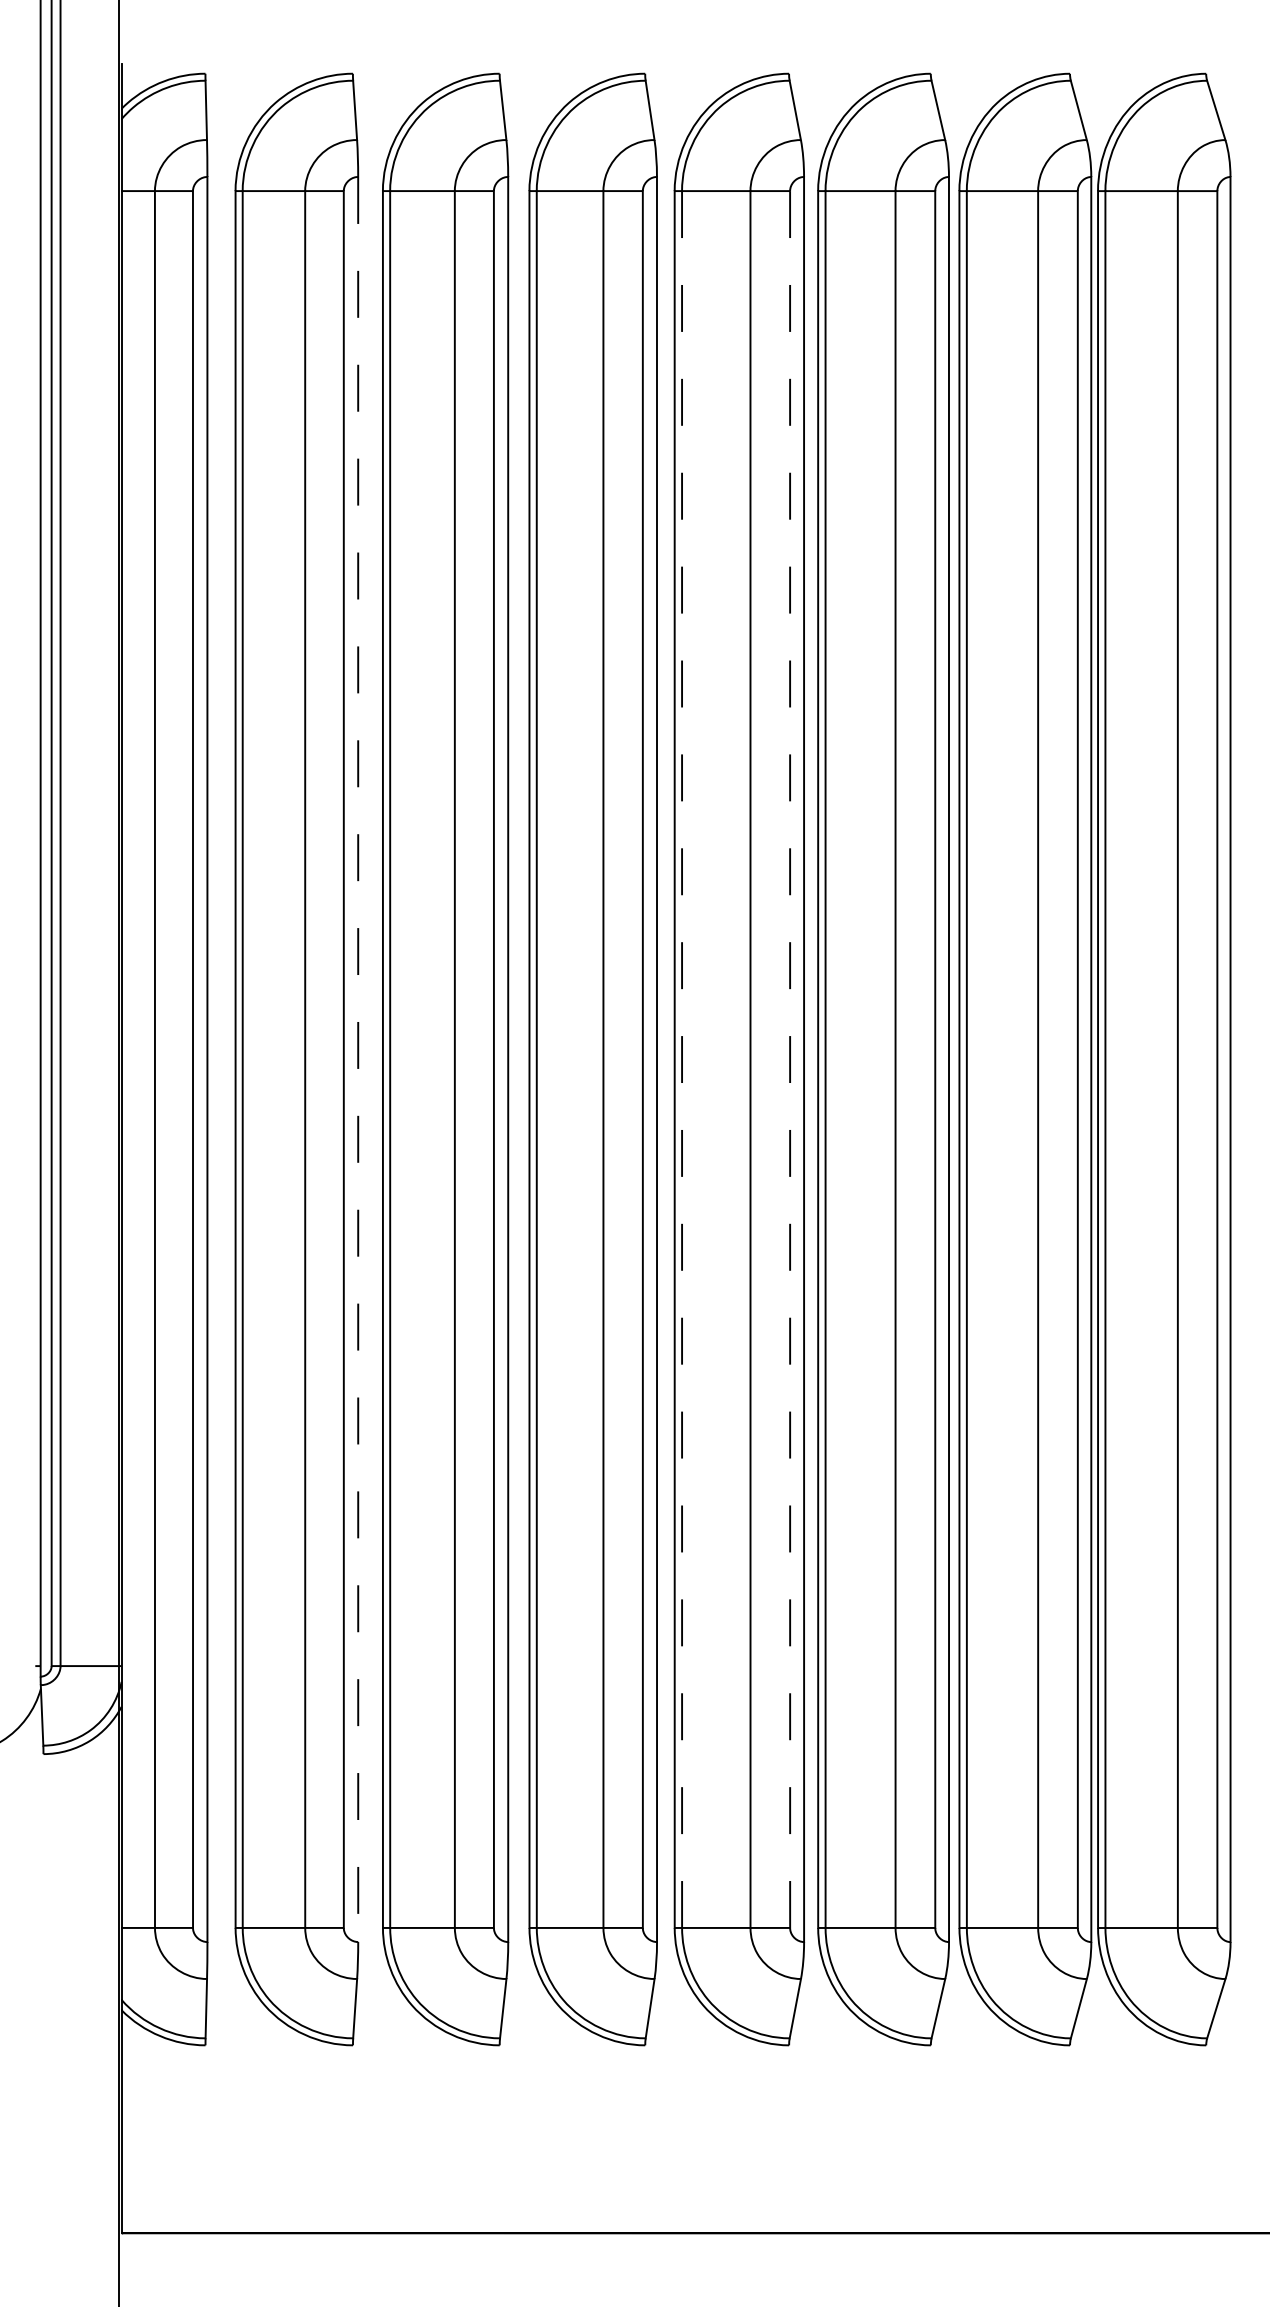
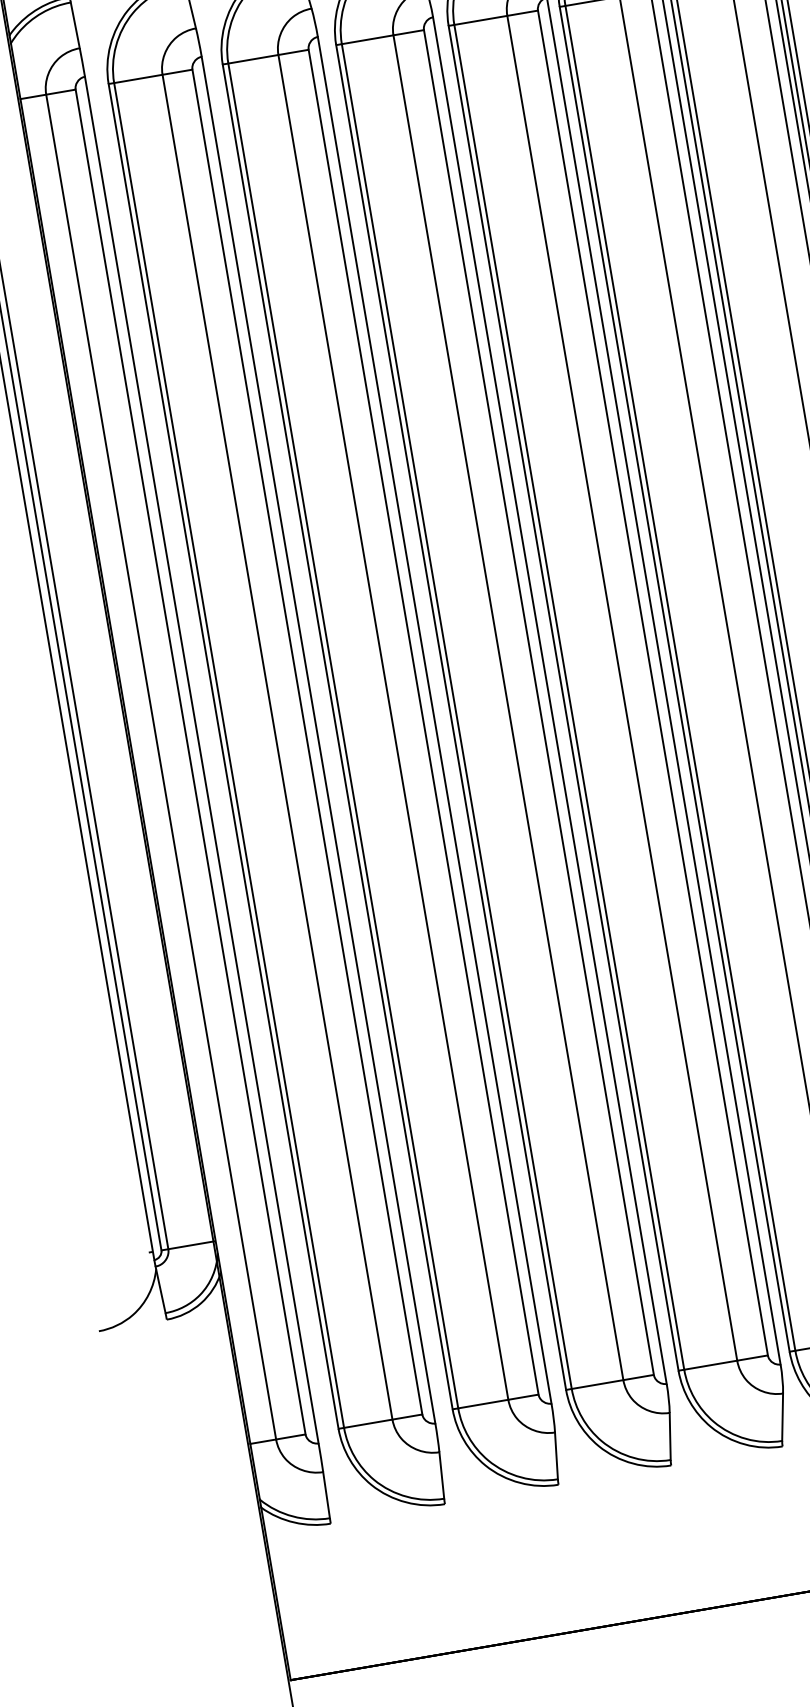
line: (358, 1059) -> (318, 740), dashed -> solid
line: (682, 1059) -> (569, 697), dashed -> solid
line: (790, 1059) -> (653, 682), dashed -> solid

